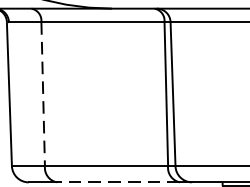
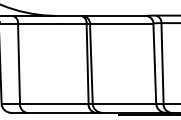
line: (44, 95) -> (19, 64), dashed -> solid
line: (117, 181) -> (60, 112), dashed -> solid

